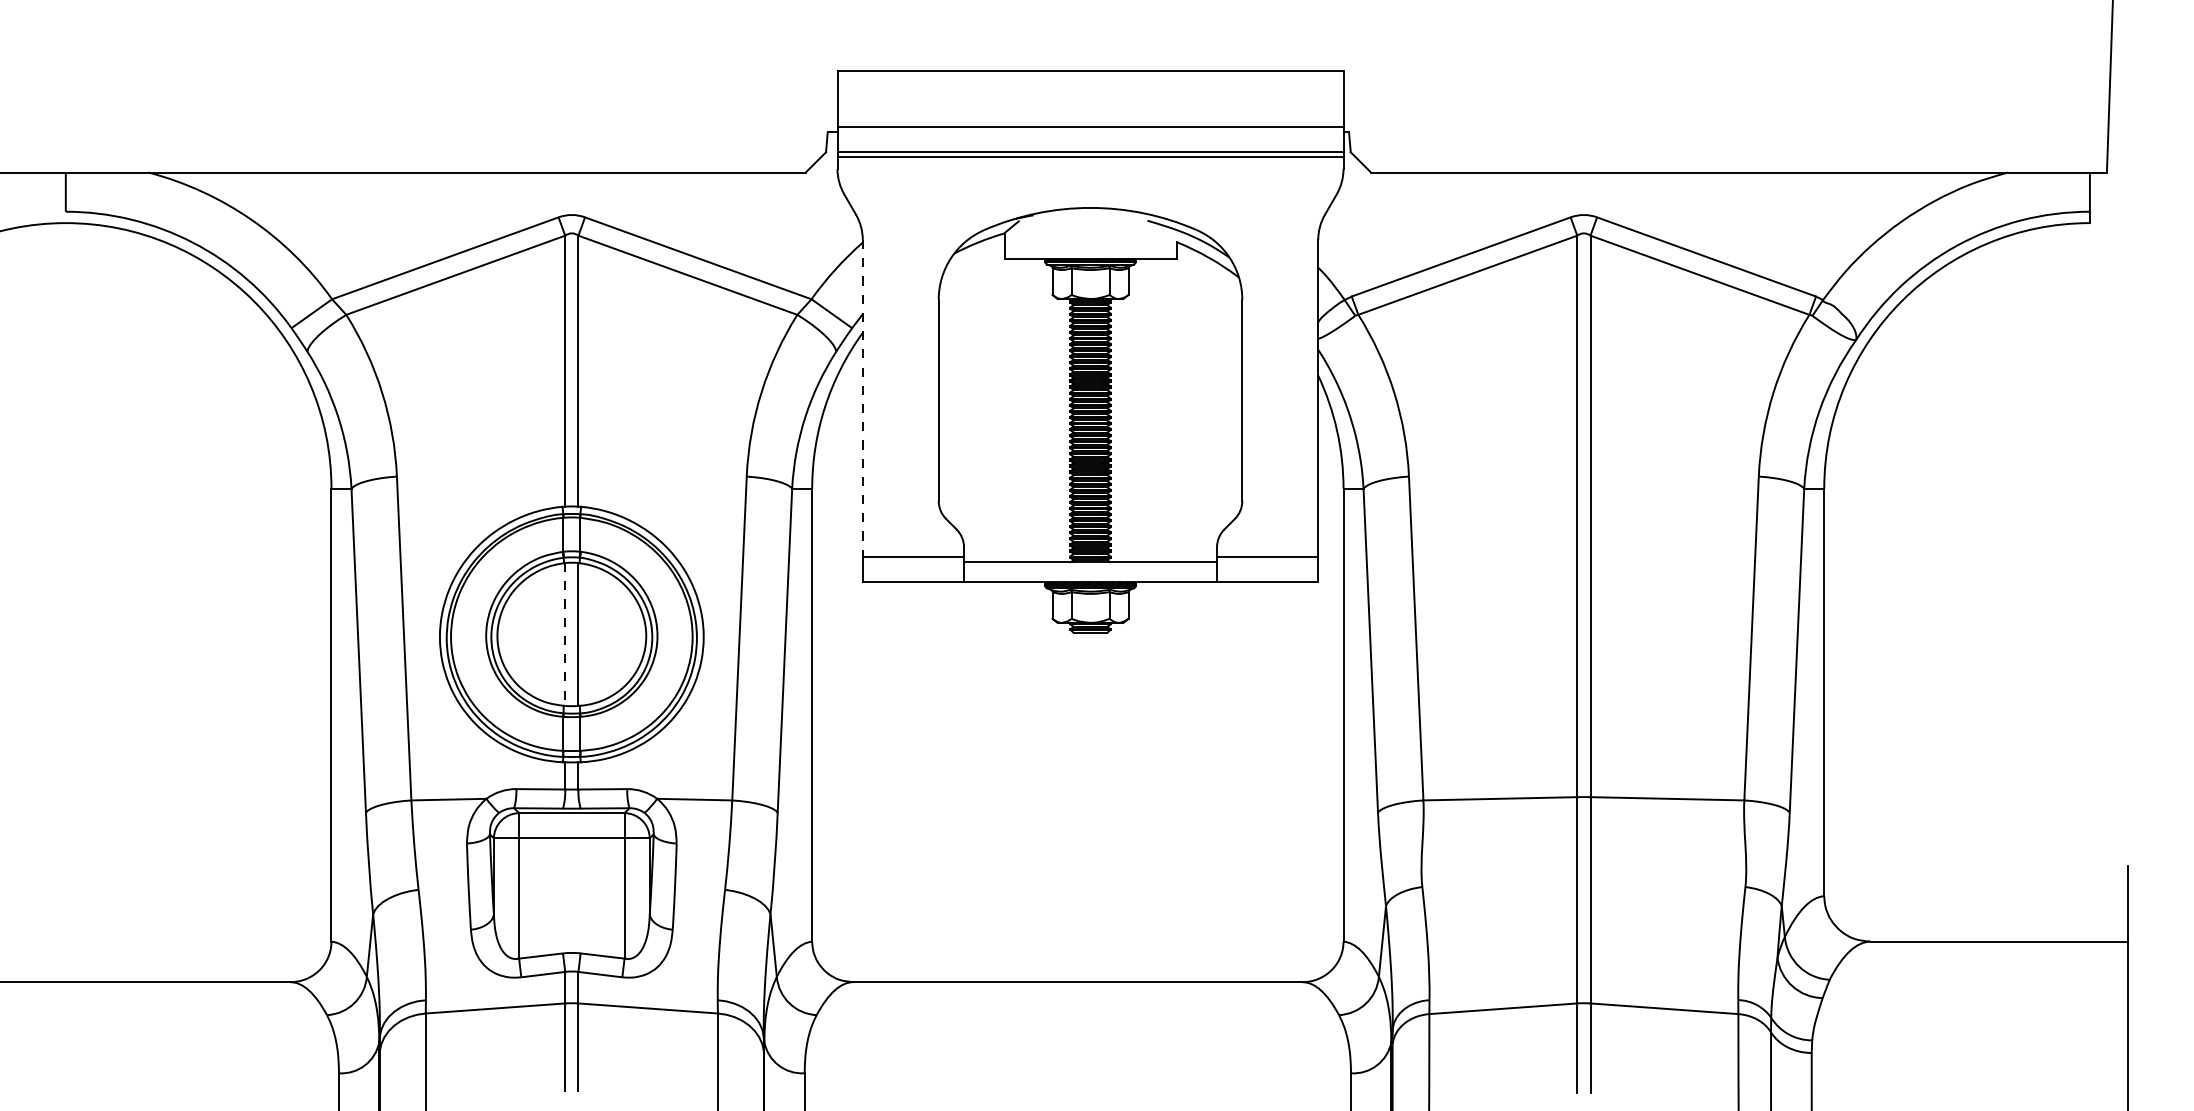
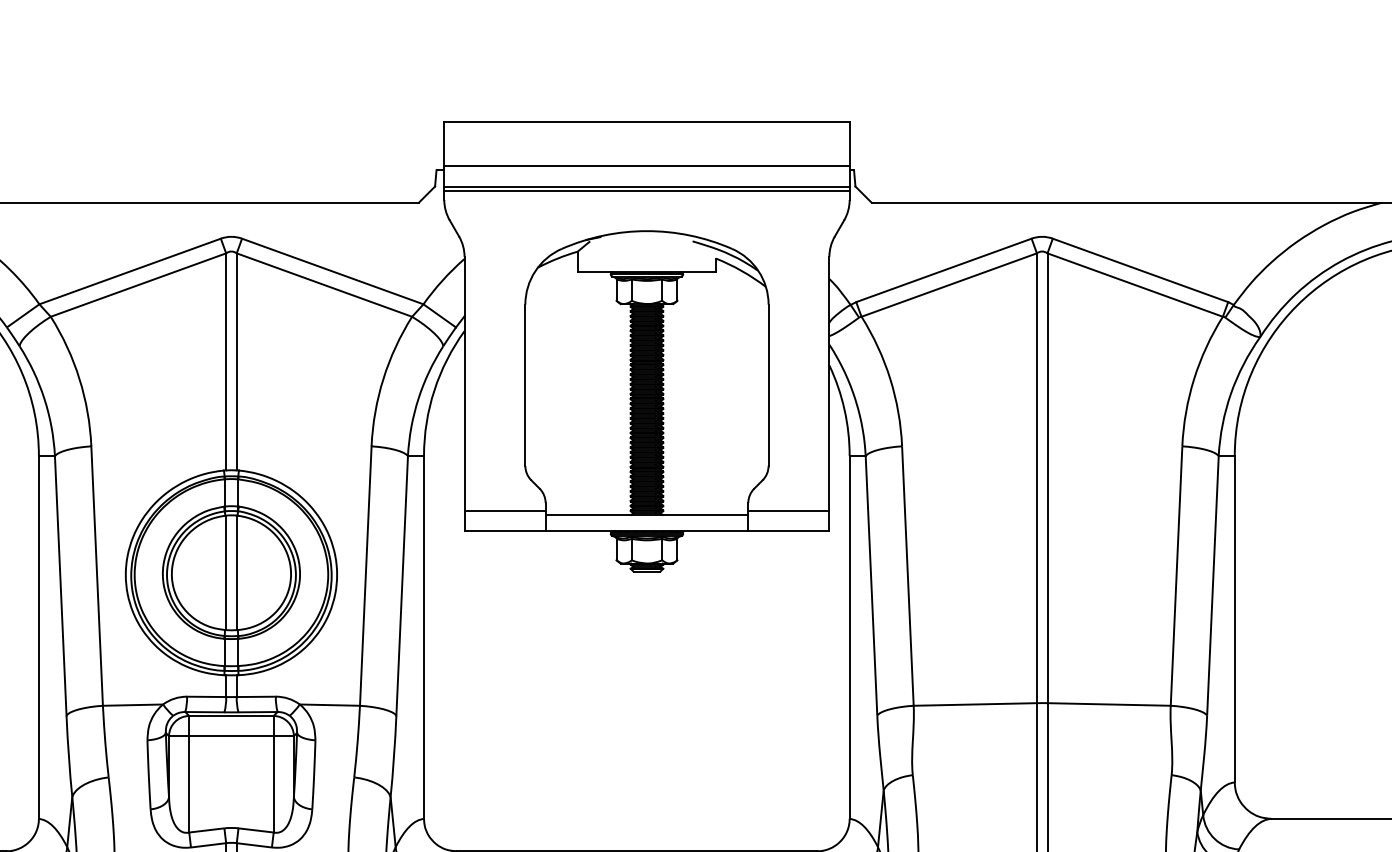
line: (862, 398) -> (464, 383), dashed -> solid
line: (565, 635) -> (226, 573), dashed -> solid

